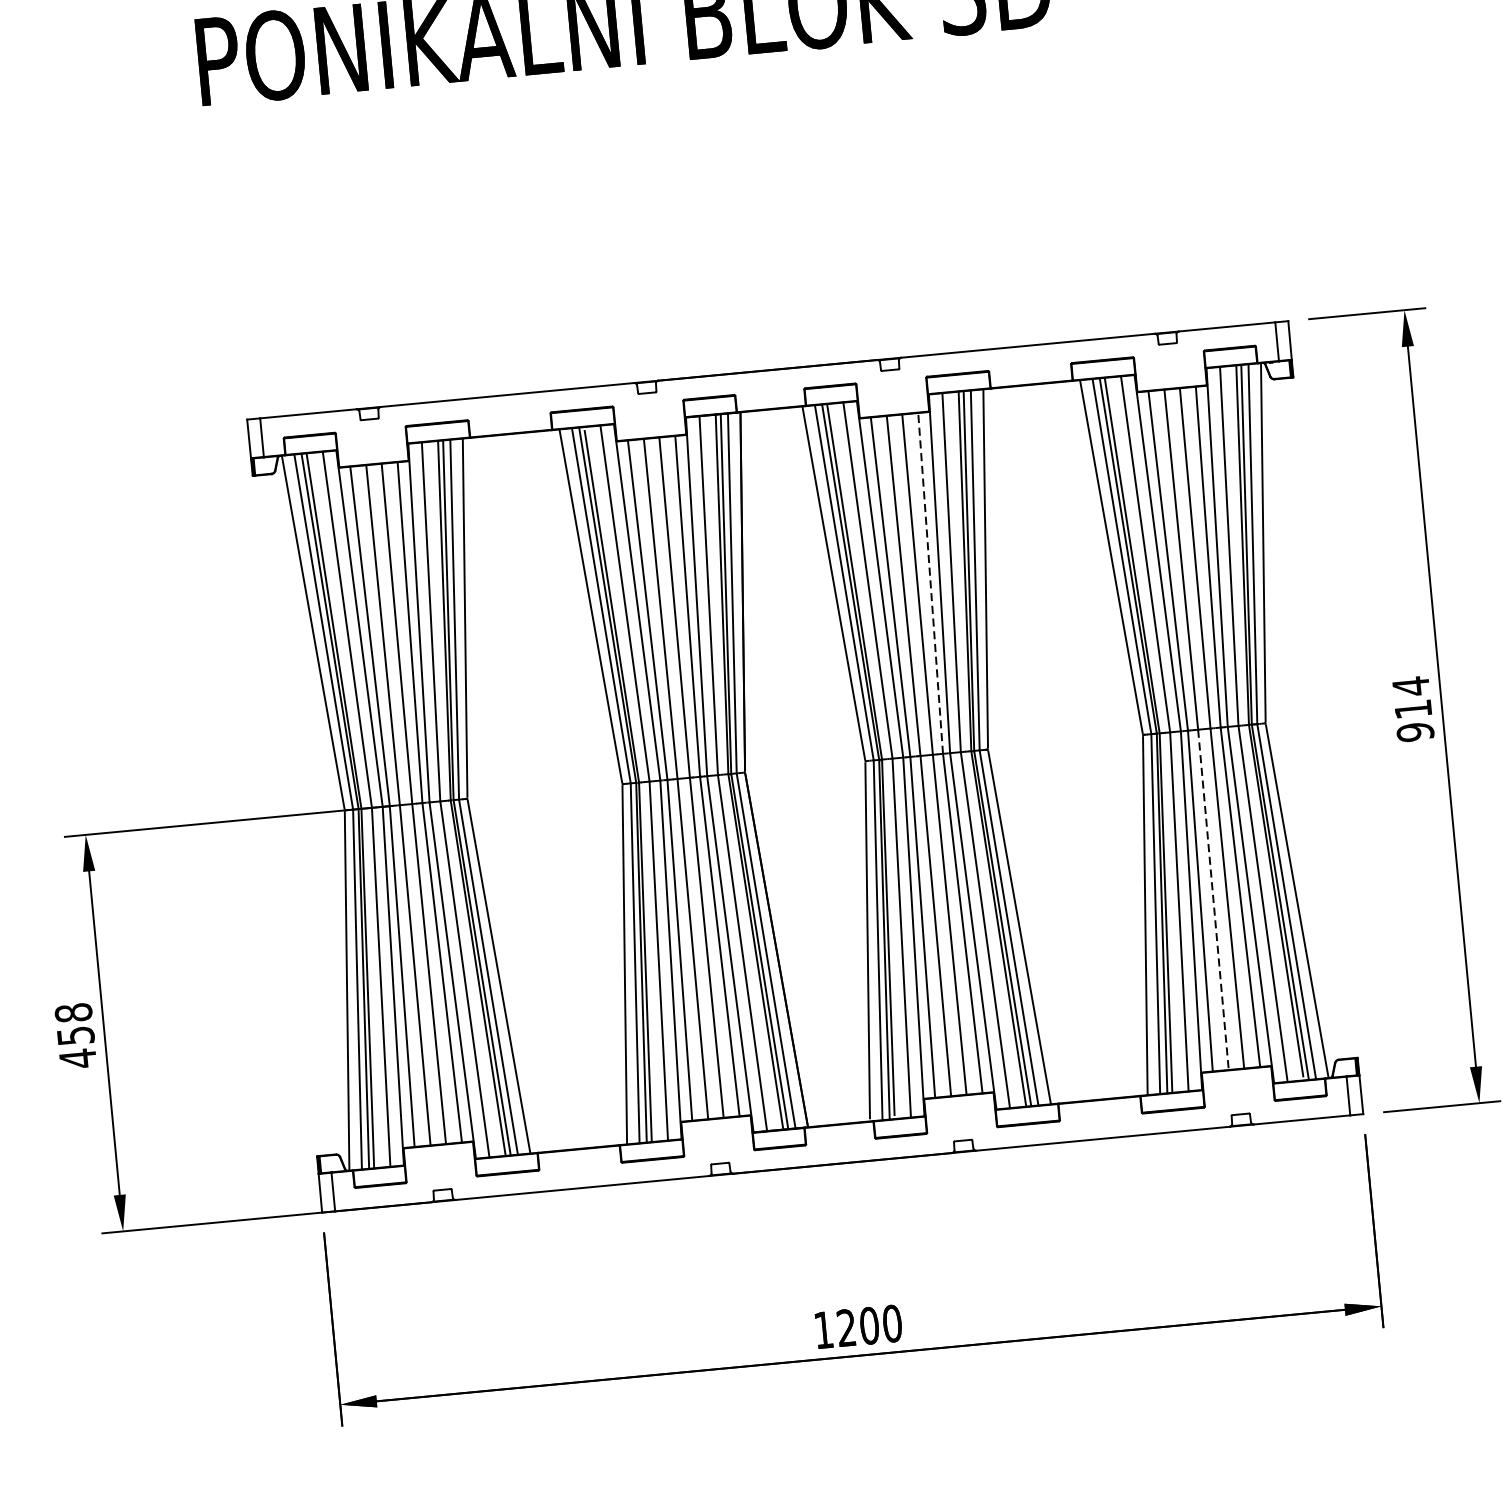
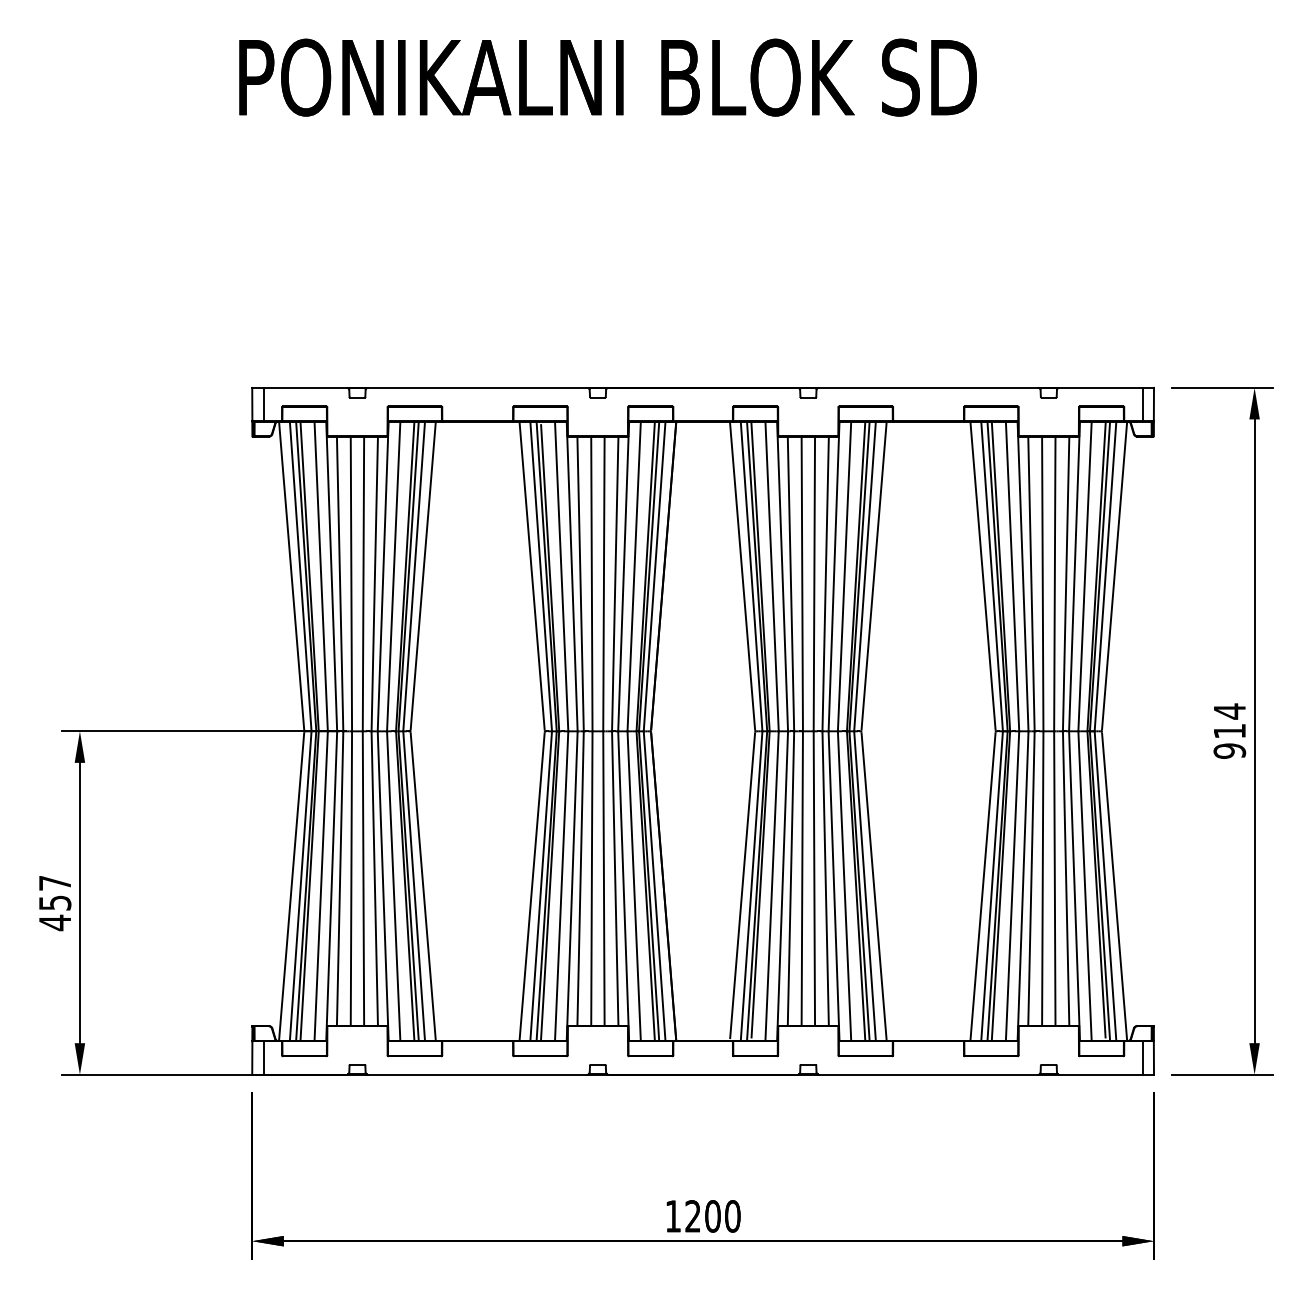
line: (930, 582) -> (825, 583), dashed -> solid
line: (1213, 900) -> (1042, 879), dashed -> solid
text: (72, 1012) -> (54, 882), 458 -> 457

